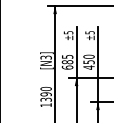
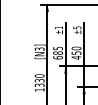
text: (68, 32) -> (58, 27), ±5 -> ±1
text: (45, 94) -> (39, 80), 1390 -> 1330

